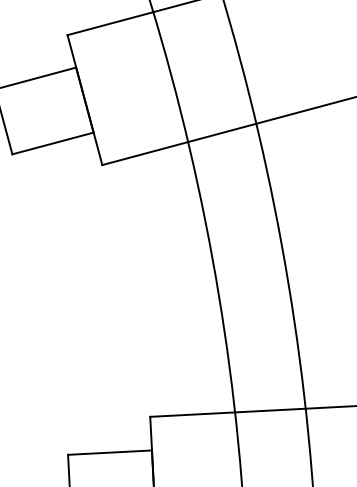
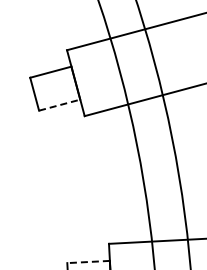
line: (54, 144) -> (60, 105), solid -> dashed
line: (109, 453) -> (88, 262), solid -> dashed

